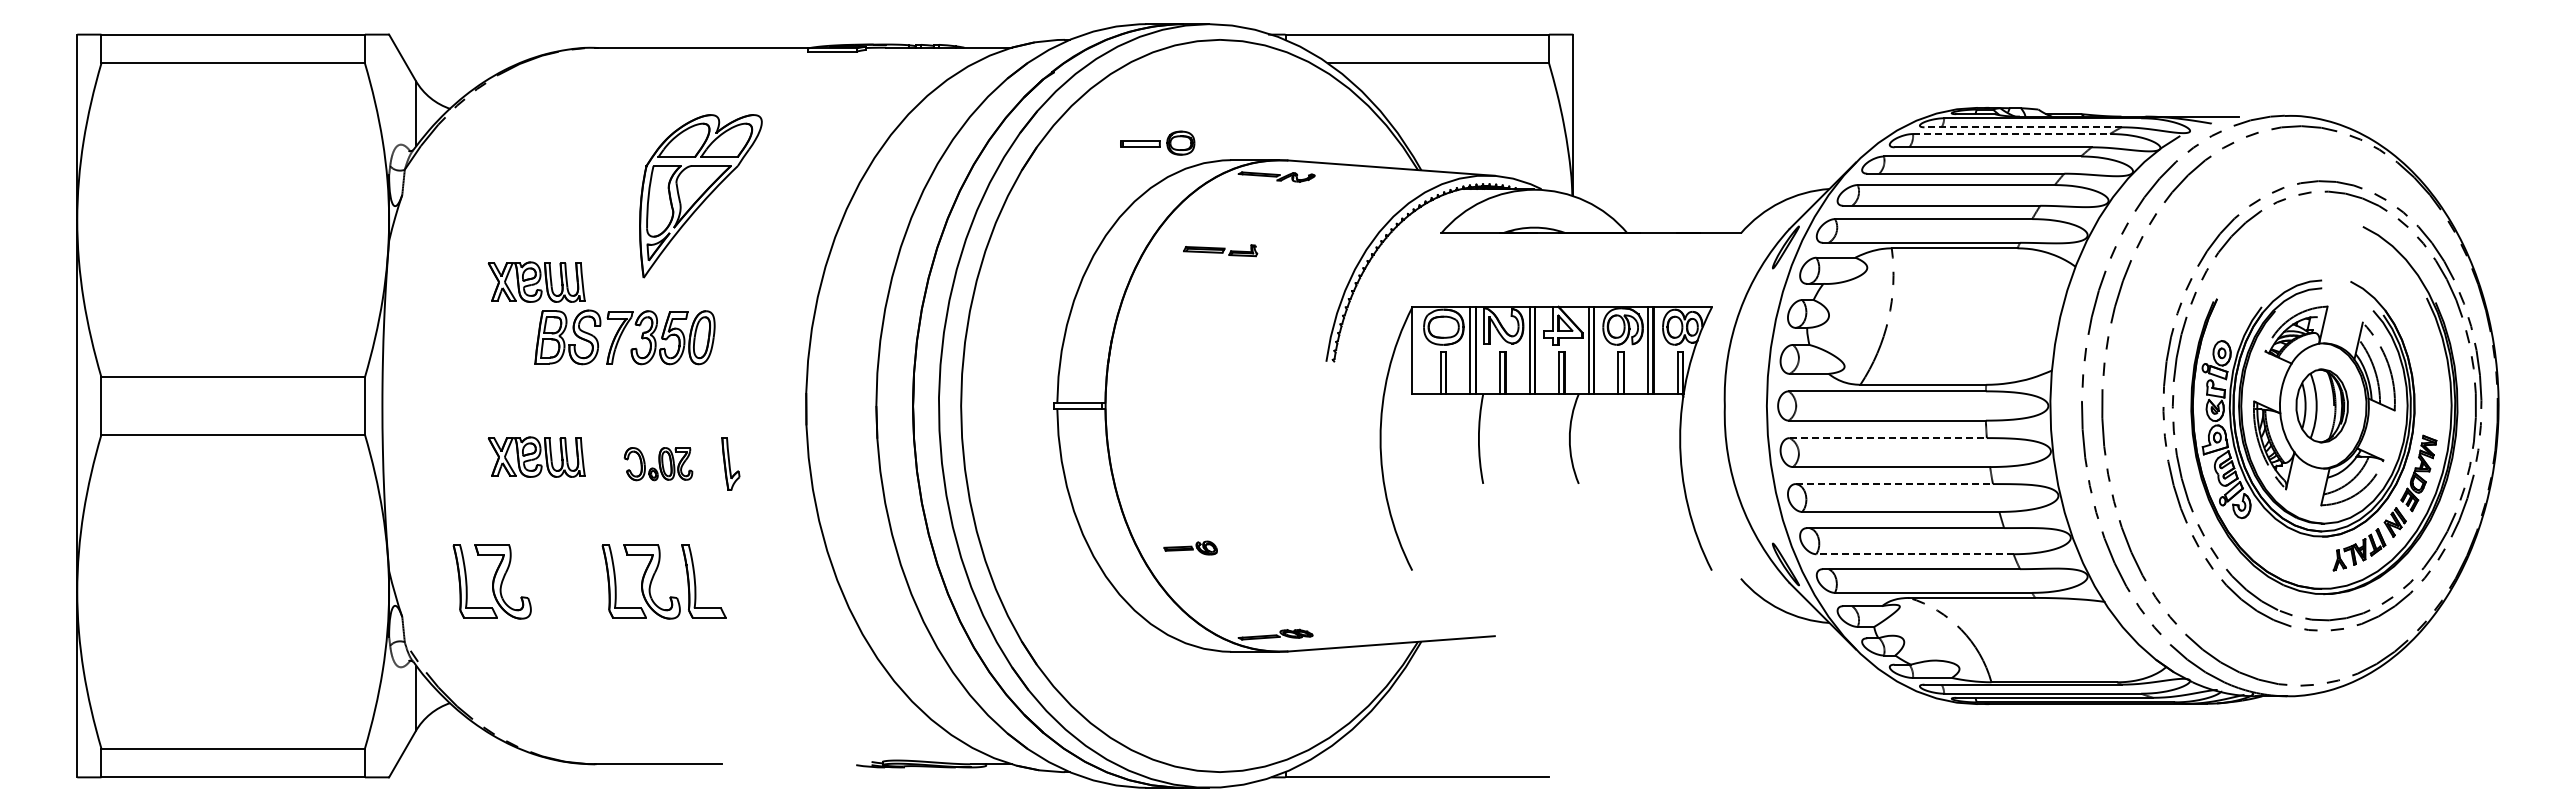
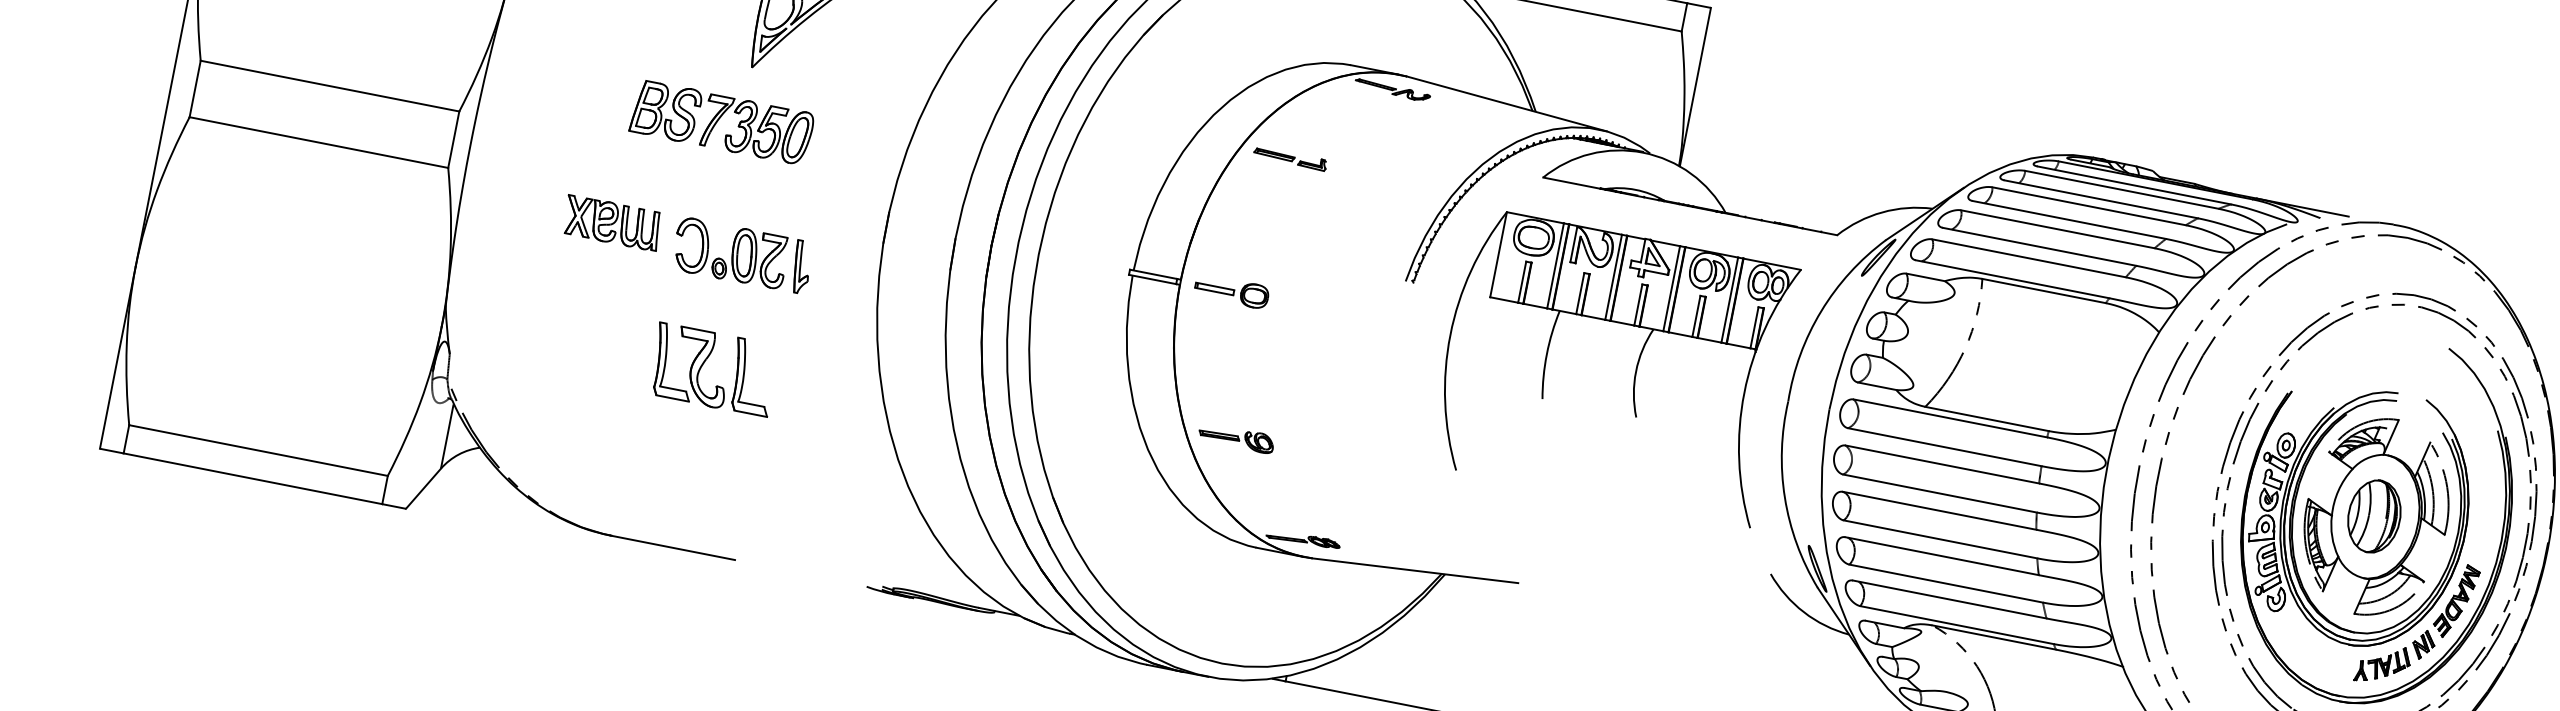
line: (2023, 127) -> (2134, 185), dashed -> solid
line: (2011, 134) -> (2121, 190), dashed -> solid
part: (1157, 142) -> (1231, 290), moved
part: (1220, 250) -> (1290, 158), moved
part: (536, 281) -> (646, 50), removed
part: (1569, 437) -> (1636, 370), moved
line: (1888, 438) -> (1942, 464), dashed -> solid
part: (658, 463) -> (730, 252), size x1.67
line: (1894, 484) -> (1939, 511), dashed -> solid
part: (1190, 547) -> (1236, 437), size x1.43
line: (1915, 554) -> (1946, 583), dashed -> solid
part: (491, 581) -> (544, 336), removed

